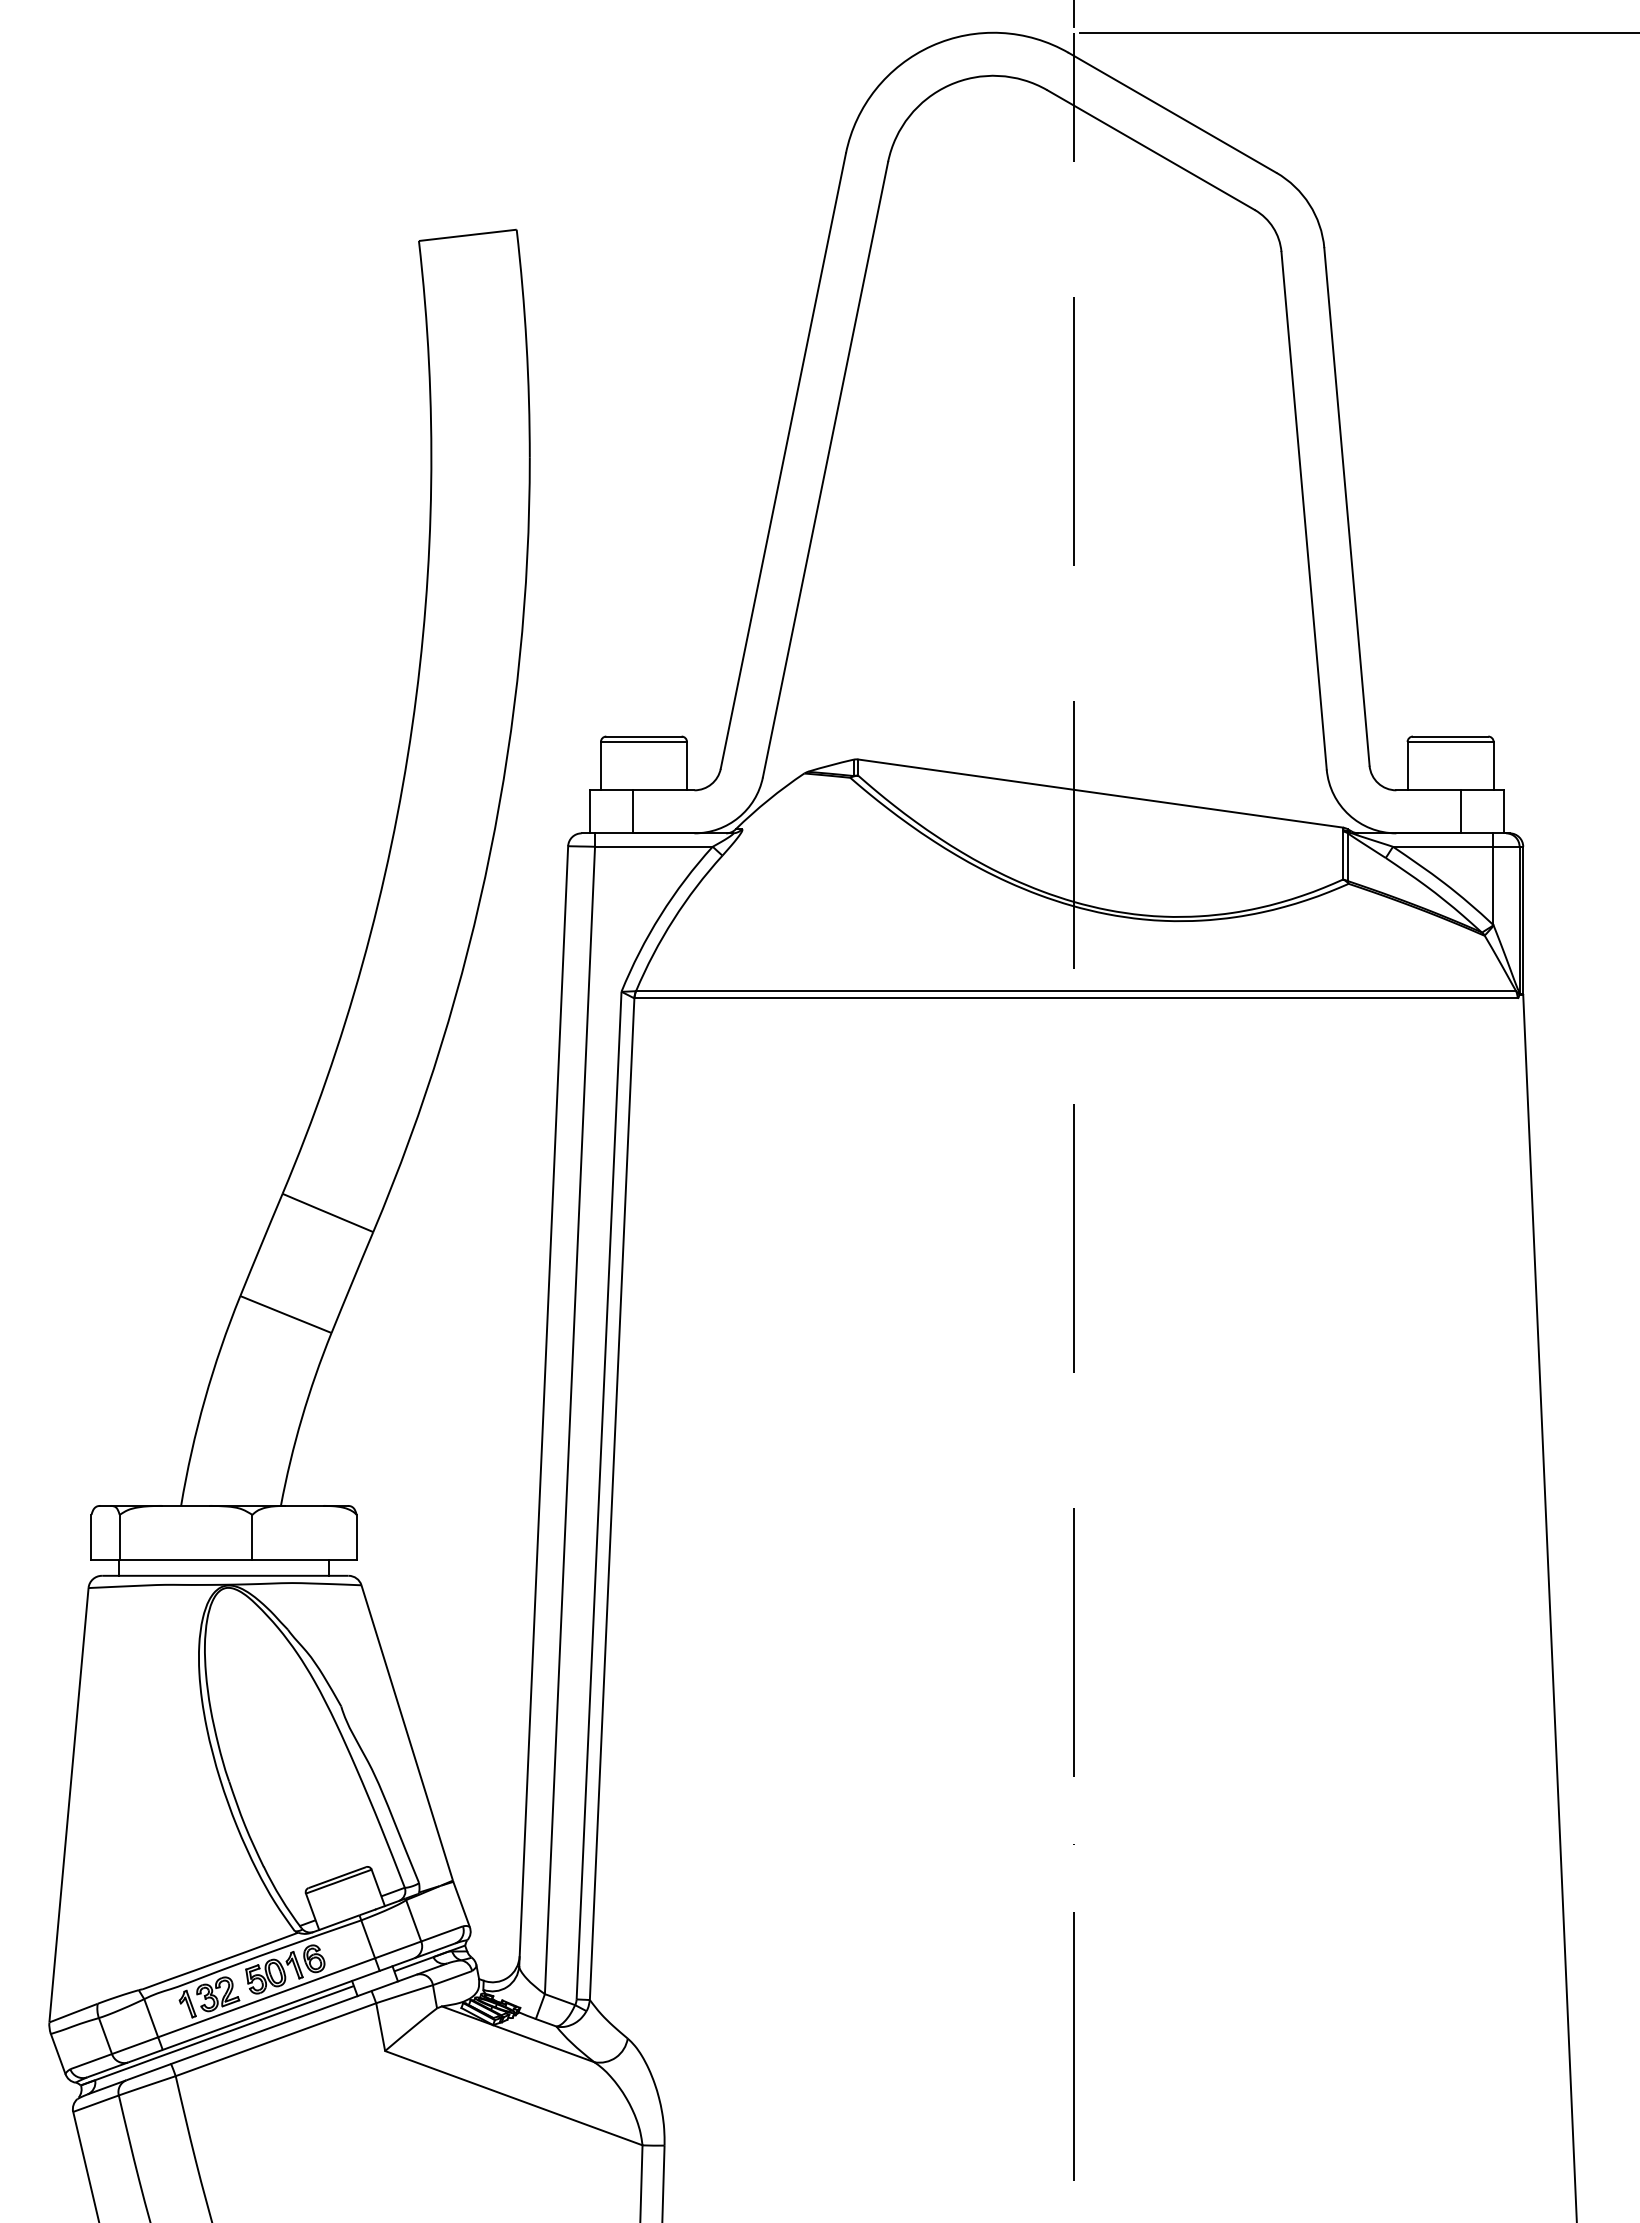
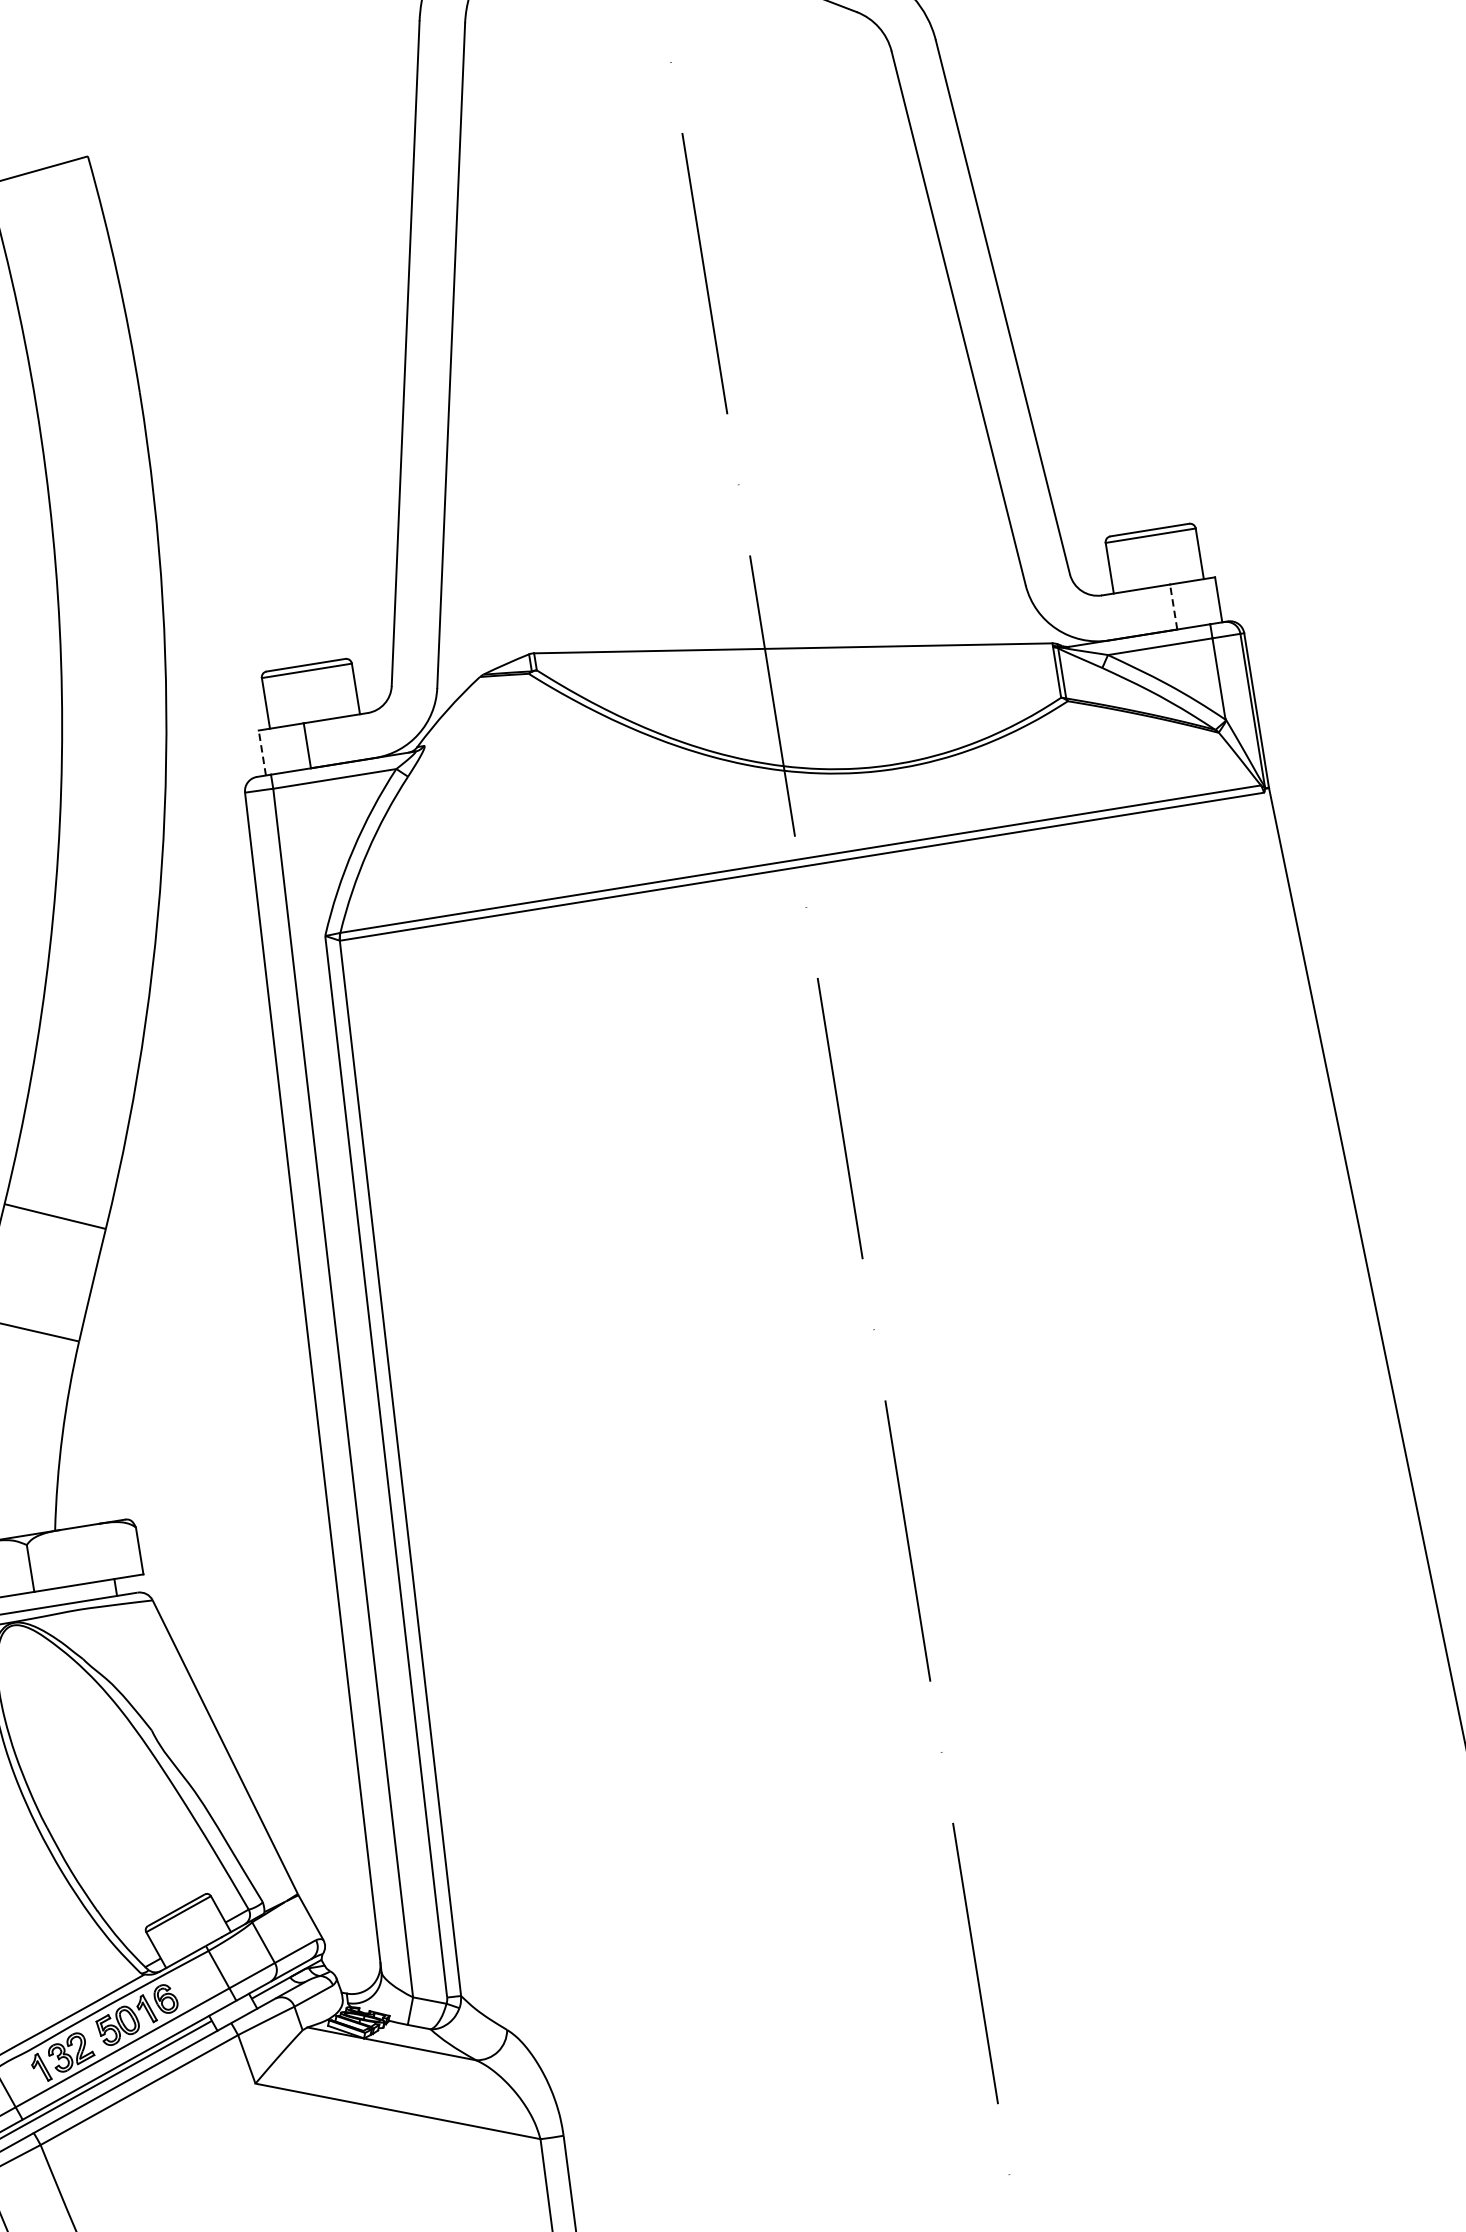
line: (590, 811) -> (262, 752), solid -> dashed
line: (1461, 811) -> (1173, 606), solid -> dashed

